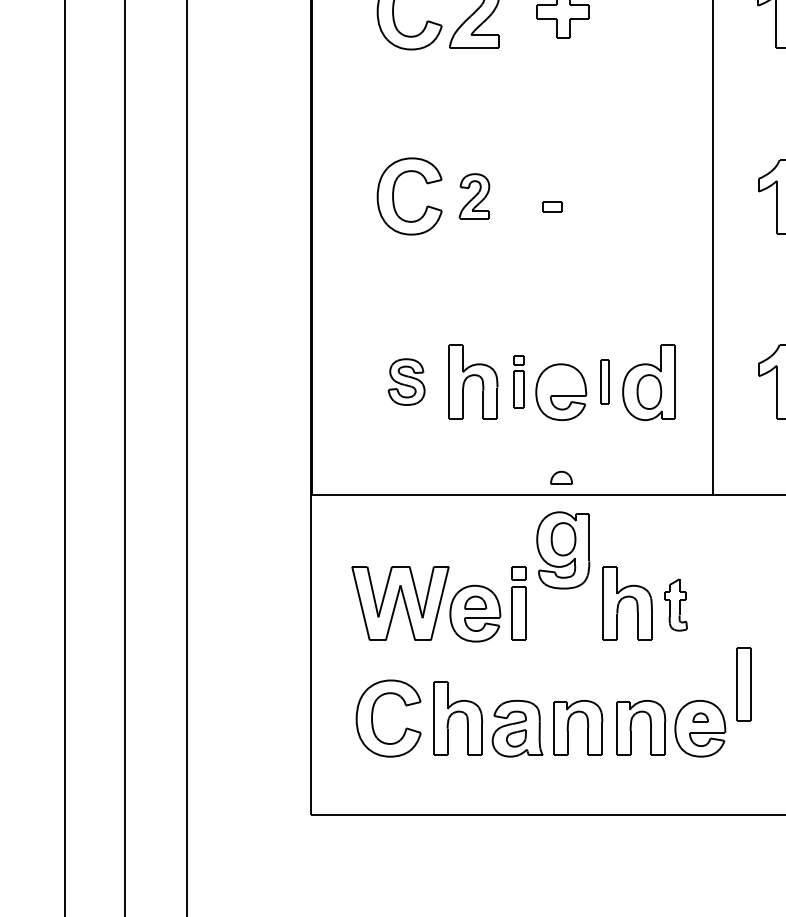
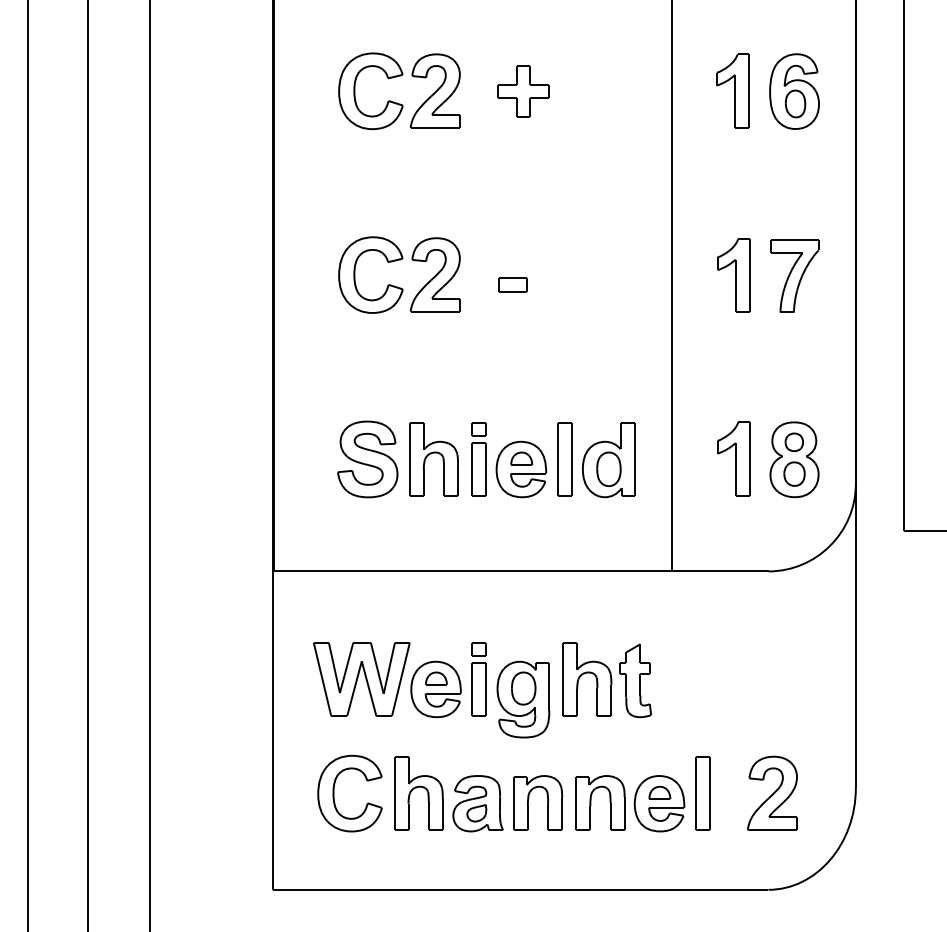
part: (473, 195) -> (434, 274), size x1.67
part: (552, 205) -> (512, 284), size x1.43
part: (406, 382) -> (367, 459), size x1.67
part: (518, 382) -> (478, 459), size x1.43
part: (604, 382) -> (564, 459), size x1.67
part: (561, 477) -> (521, 458), moved
part: (563, 550) -> (523, 699), moved
part: (676, 604) -> (635, 680), size x1.43
part: (743, 684) -> (702, 793), moved
part: (700, 717) -> (659, 792), size x1.43

